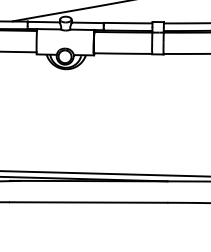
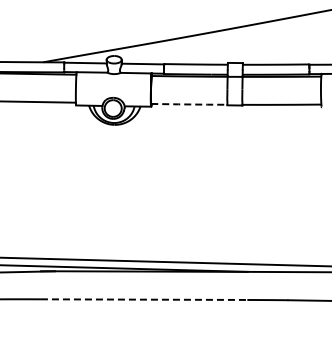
line: (123, 53) -> (189, 104), solid -> dashed
line: (88, 202) -> (144, 299), solid -> dashed

